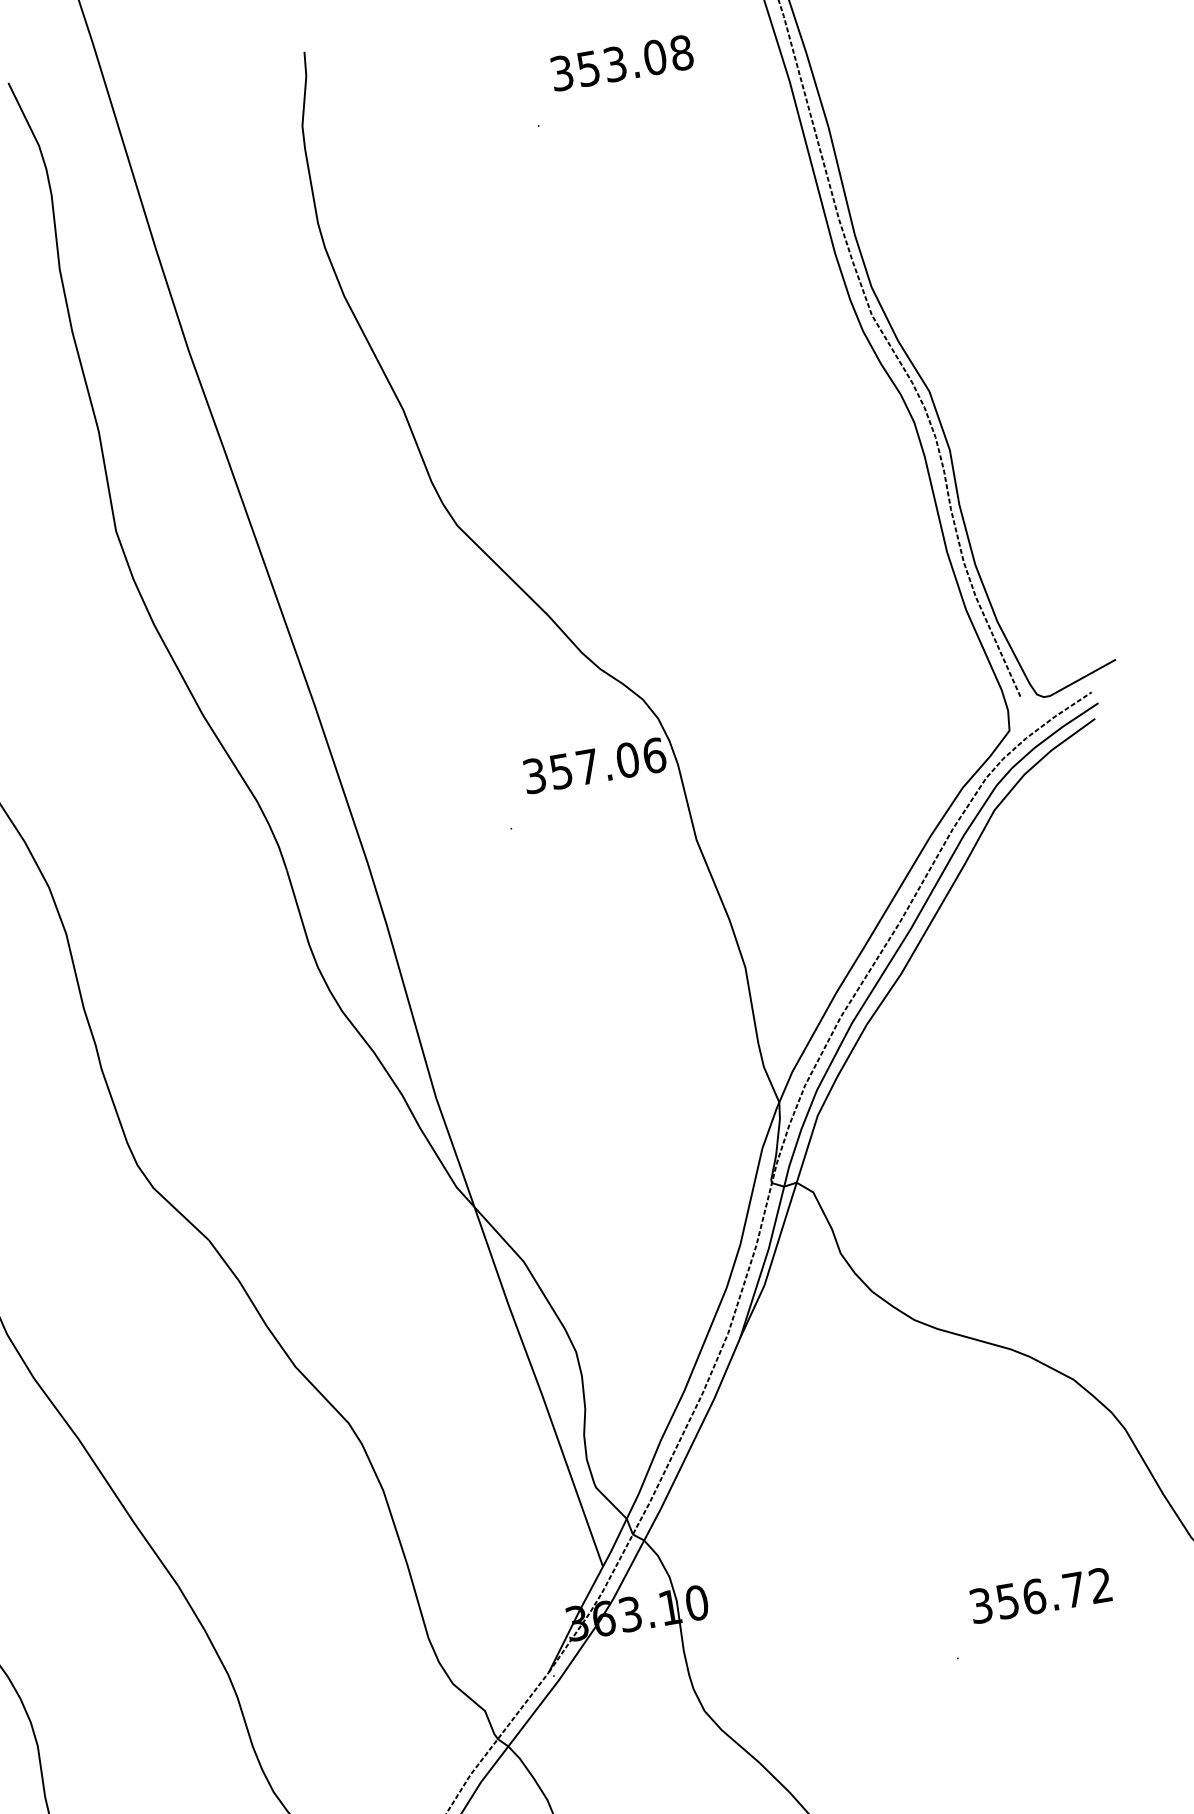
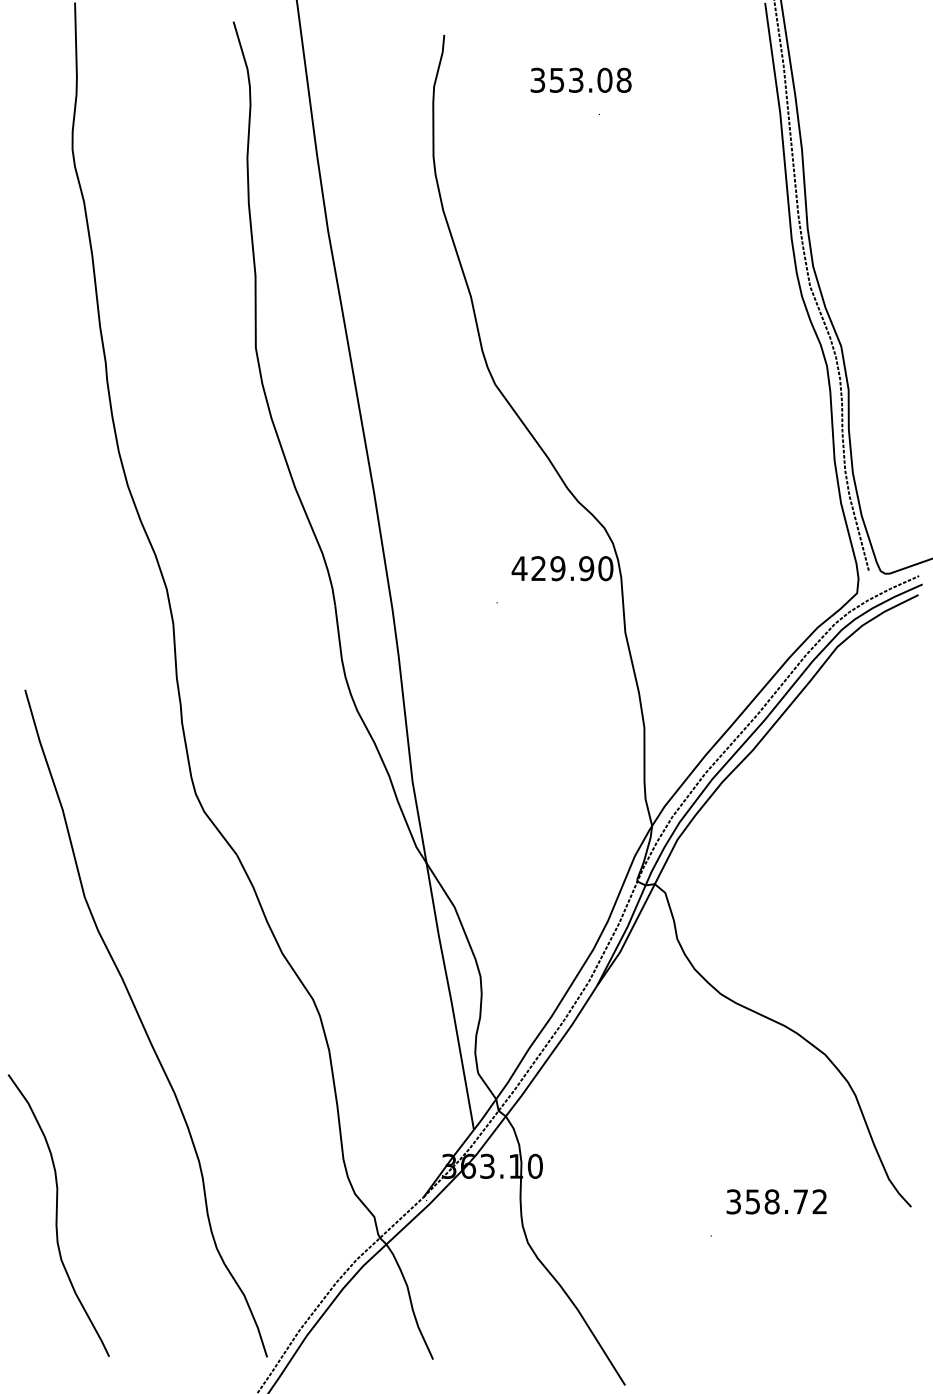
text: (620, 62) -> (580, 79), moved
text: (594, 765) -> (562, 568), 357.06 -> 429.90
text: (1033, 1596) -> (771, 1201), 356.72 -> 358.72

